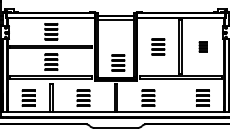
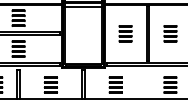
part: (203, 46) -> (170, 33), size x1.67
part: (118, 62) -> (85, 49), removed

